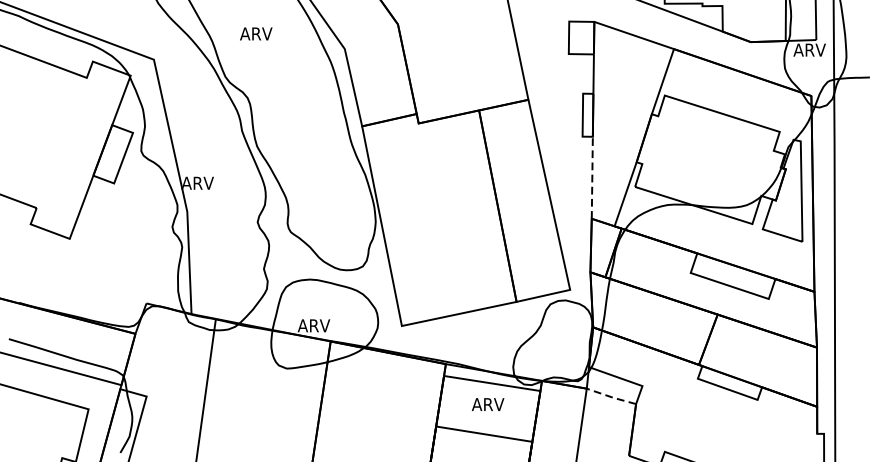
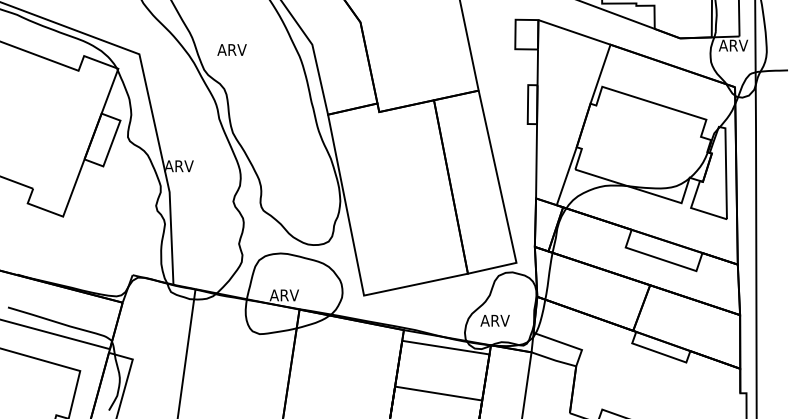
text: (255, 33) -> (231, 49), moved
line: (592, 176) -> (536, 160), dashed -> solid
line: (611, 397) -> (553, 360), dashed -> solid
text: (487, 404) -> (494, 320), moved

